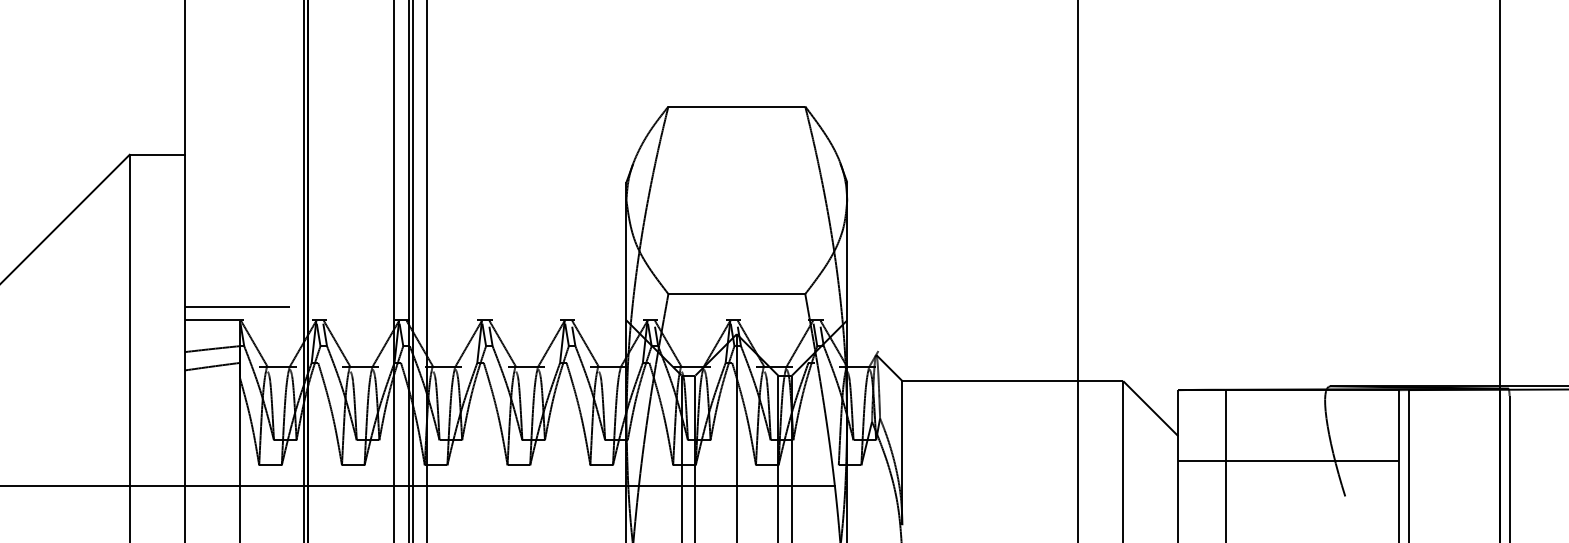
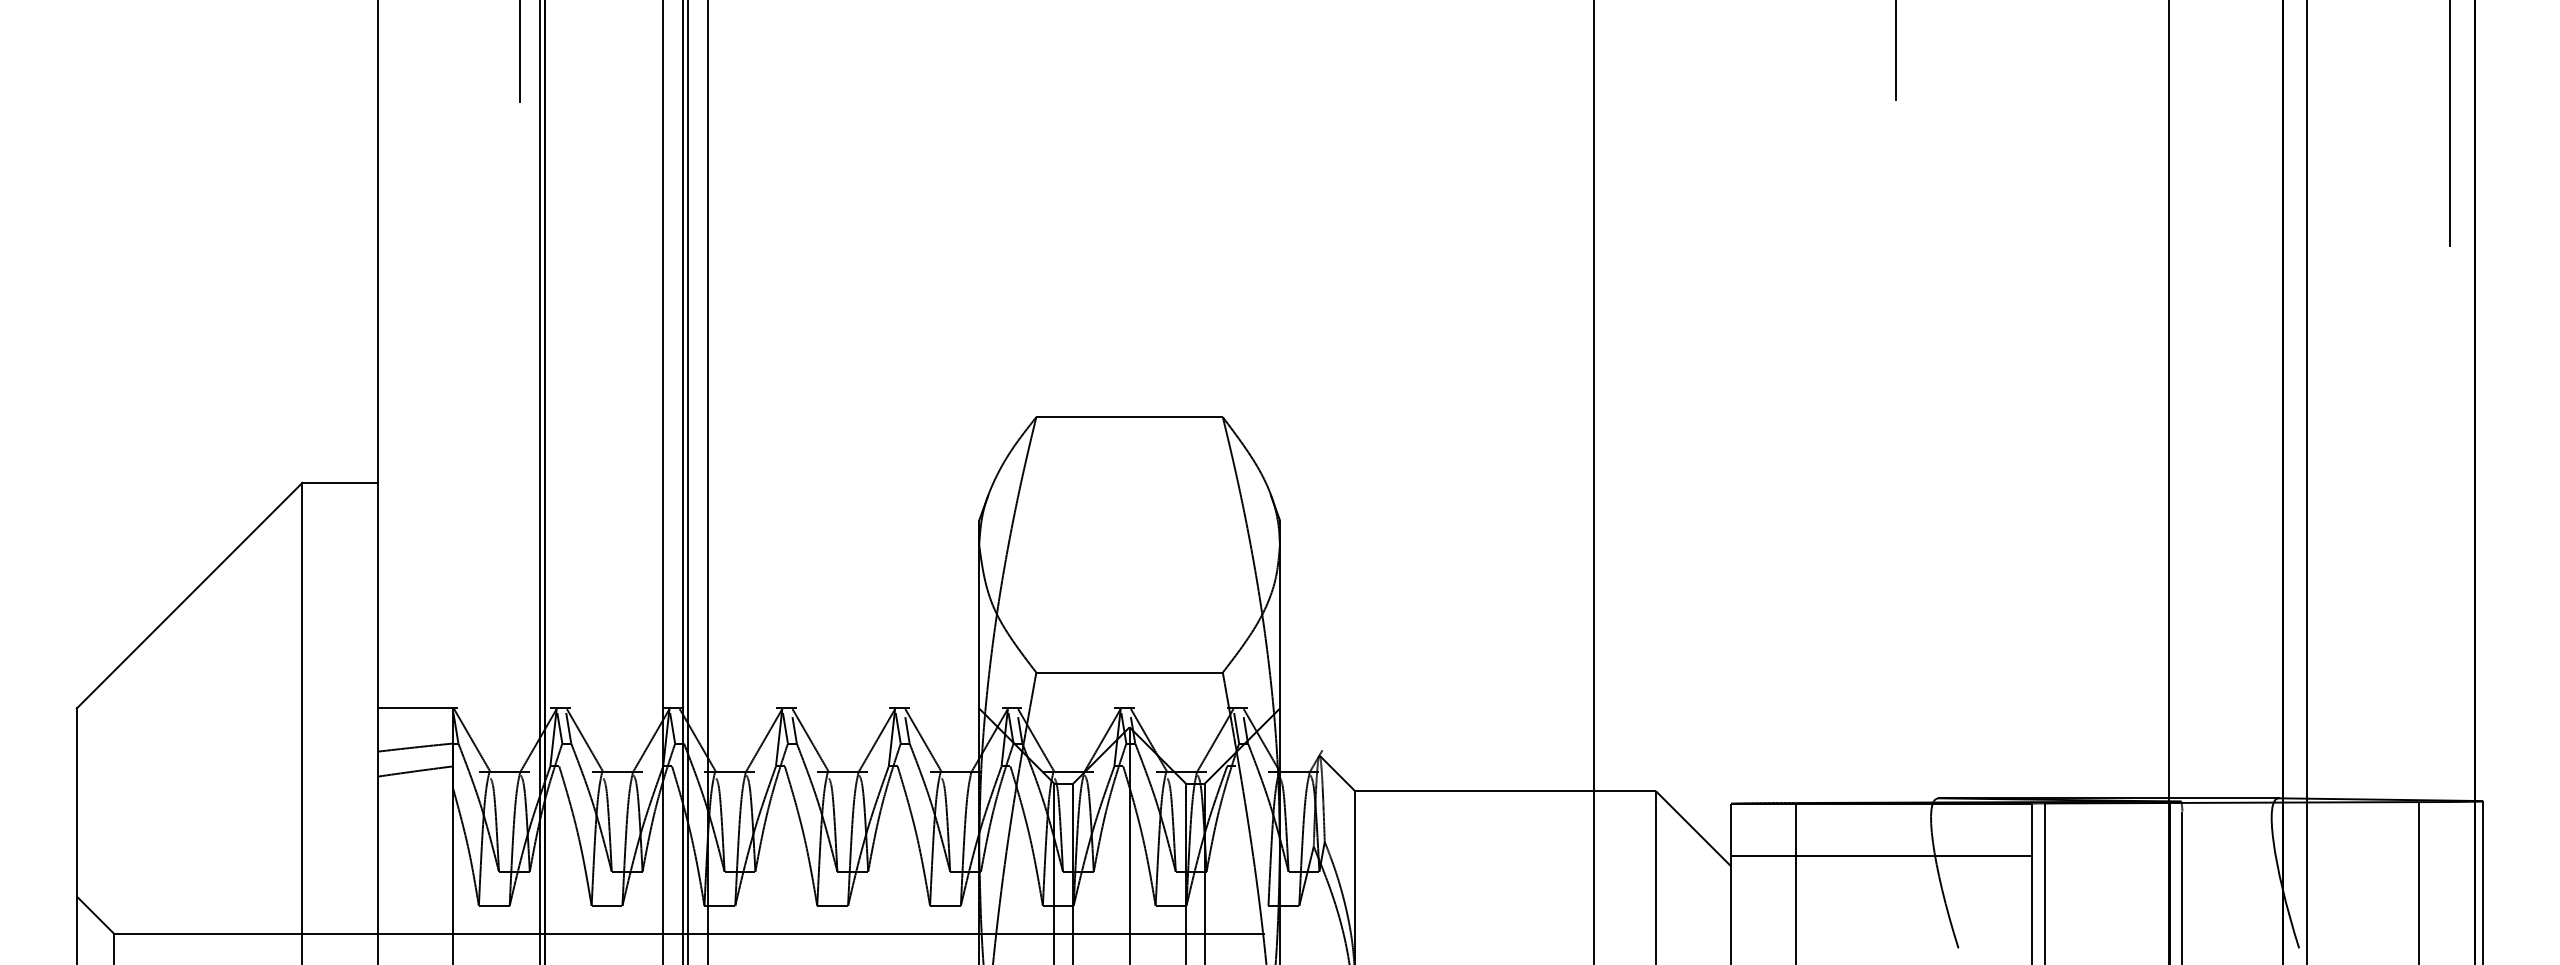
line: (236, 307) -> (448, 690), removed
line: (1288, 461) -> (1881, 856), moved

